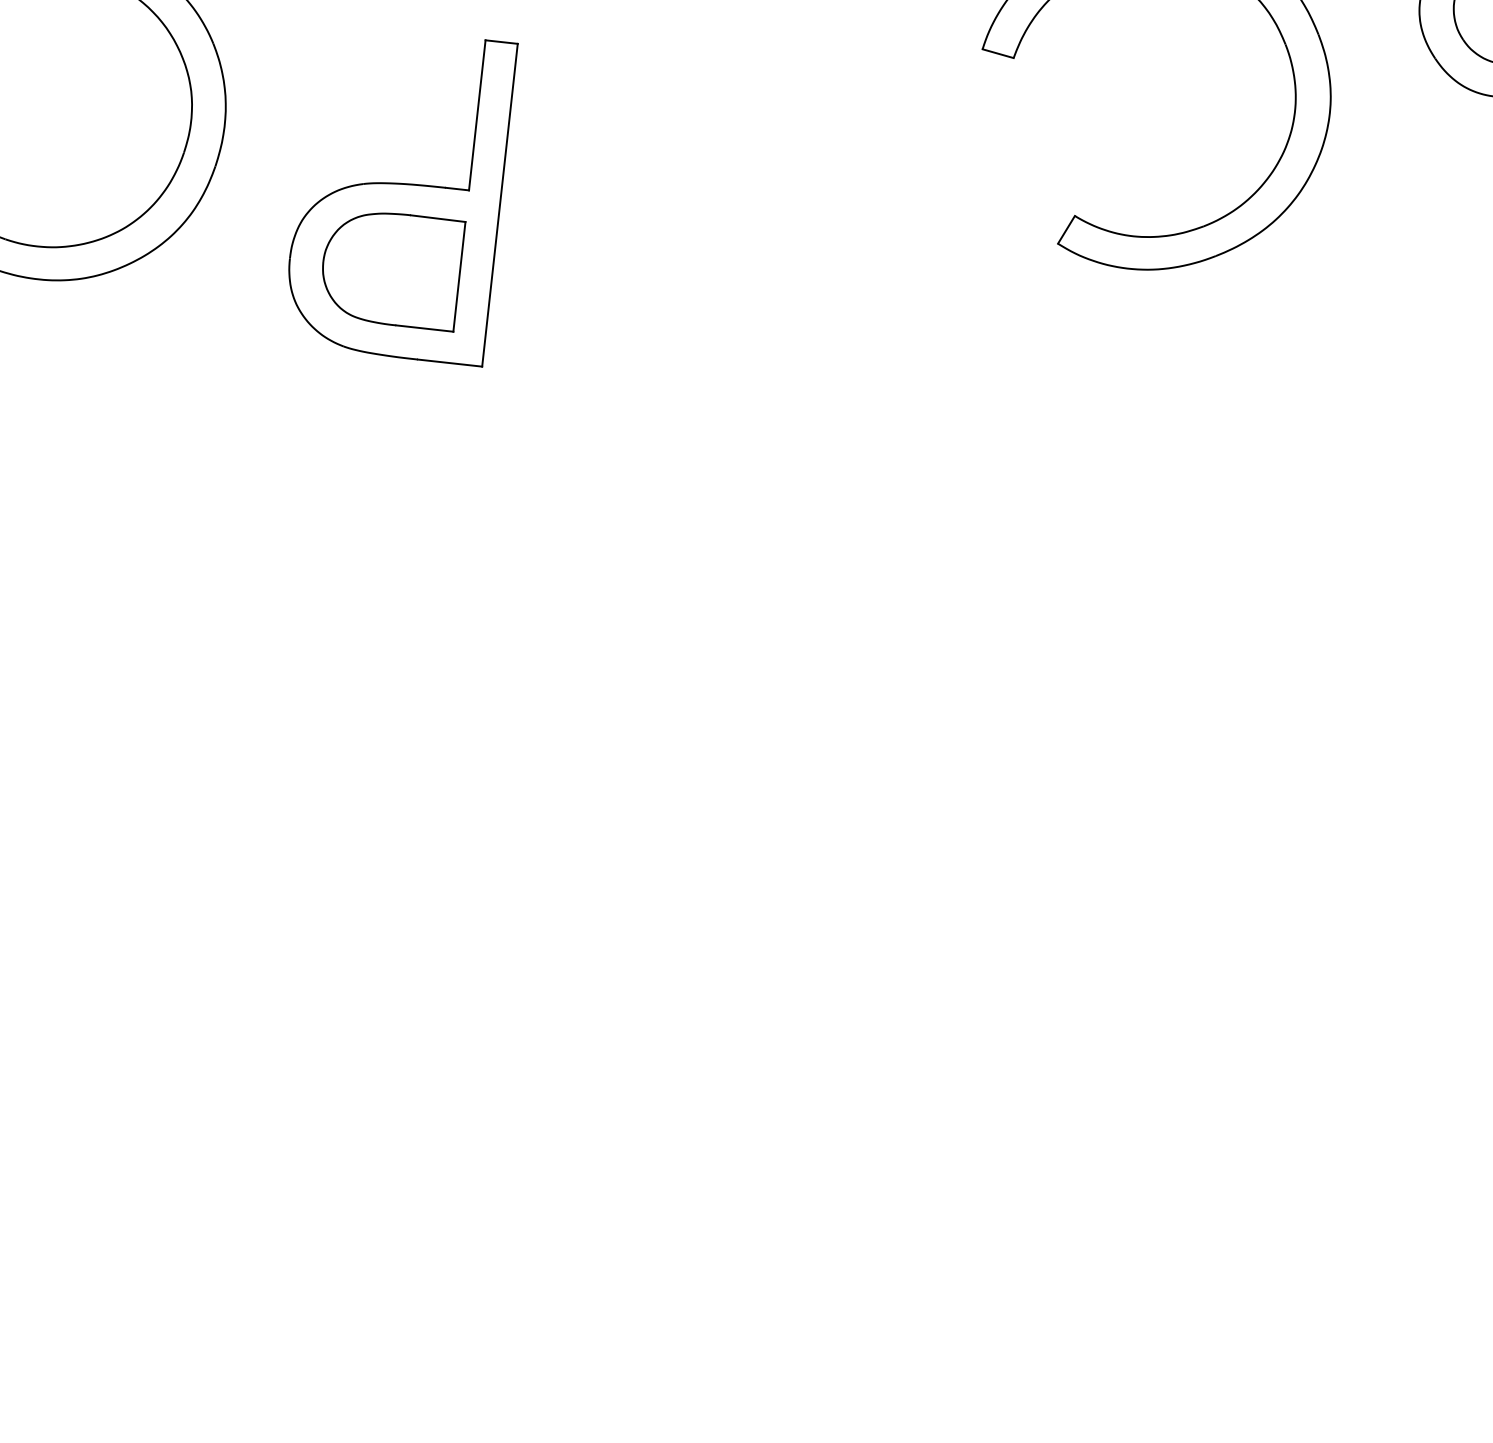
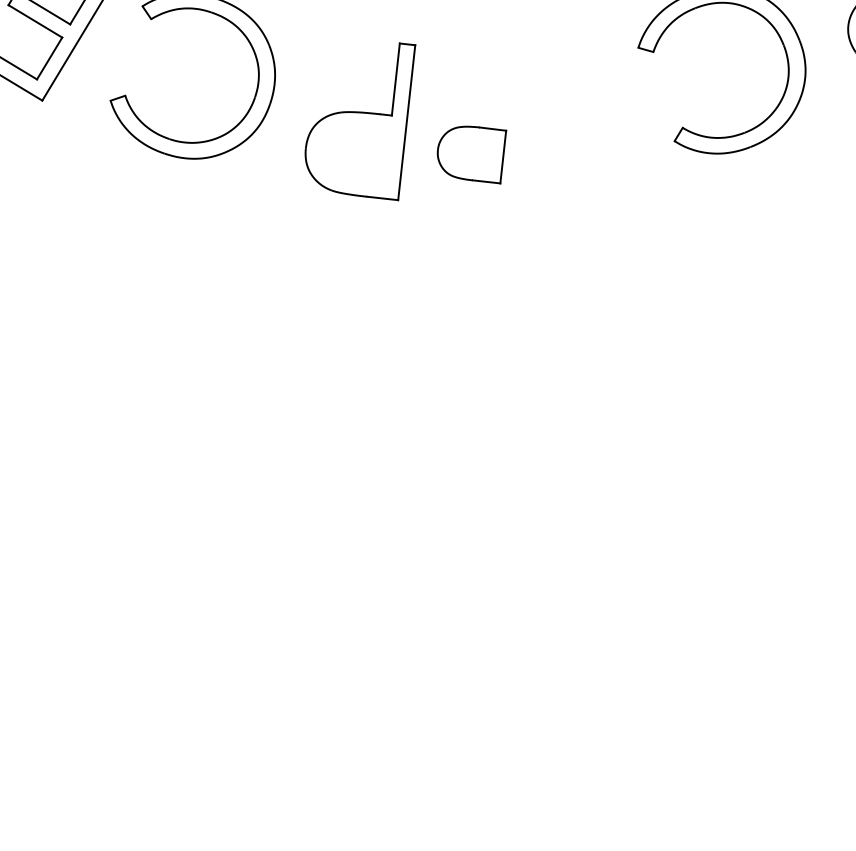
part: (393, 271) -> (471, 154), moved

